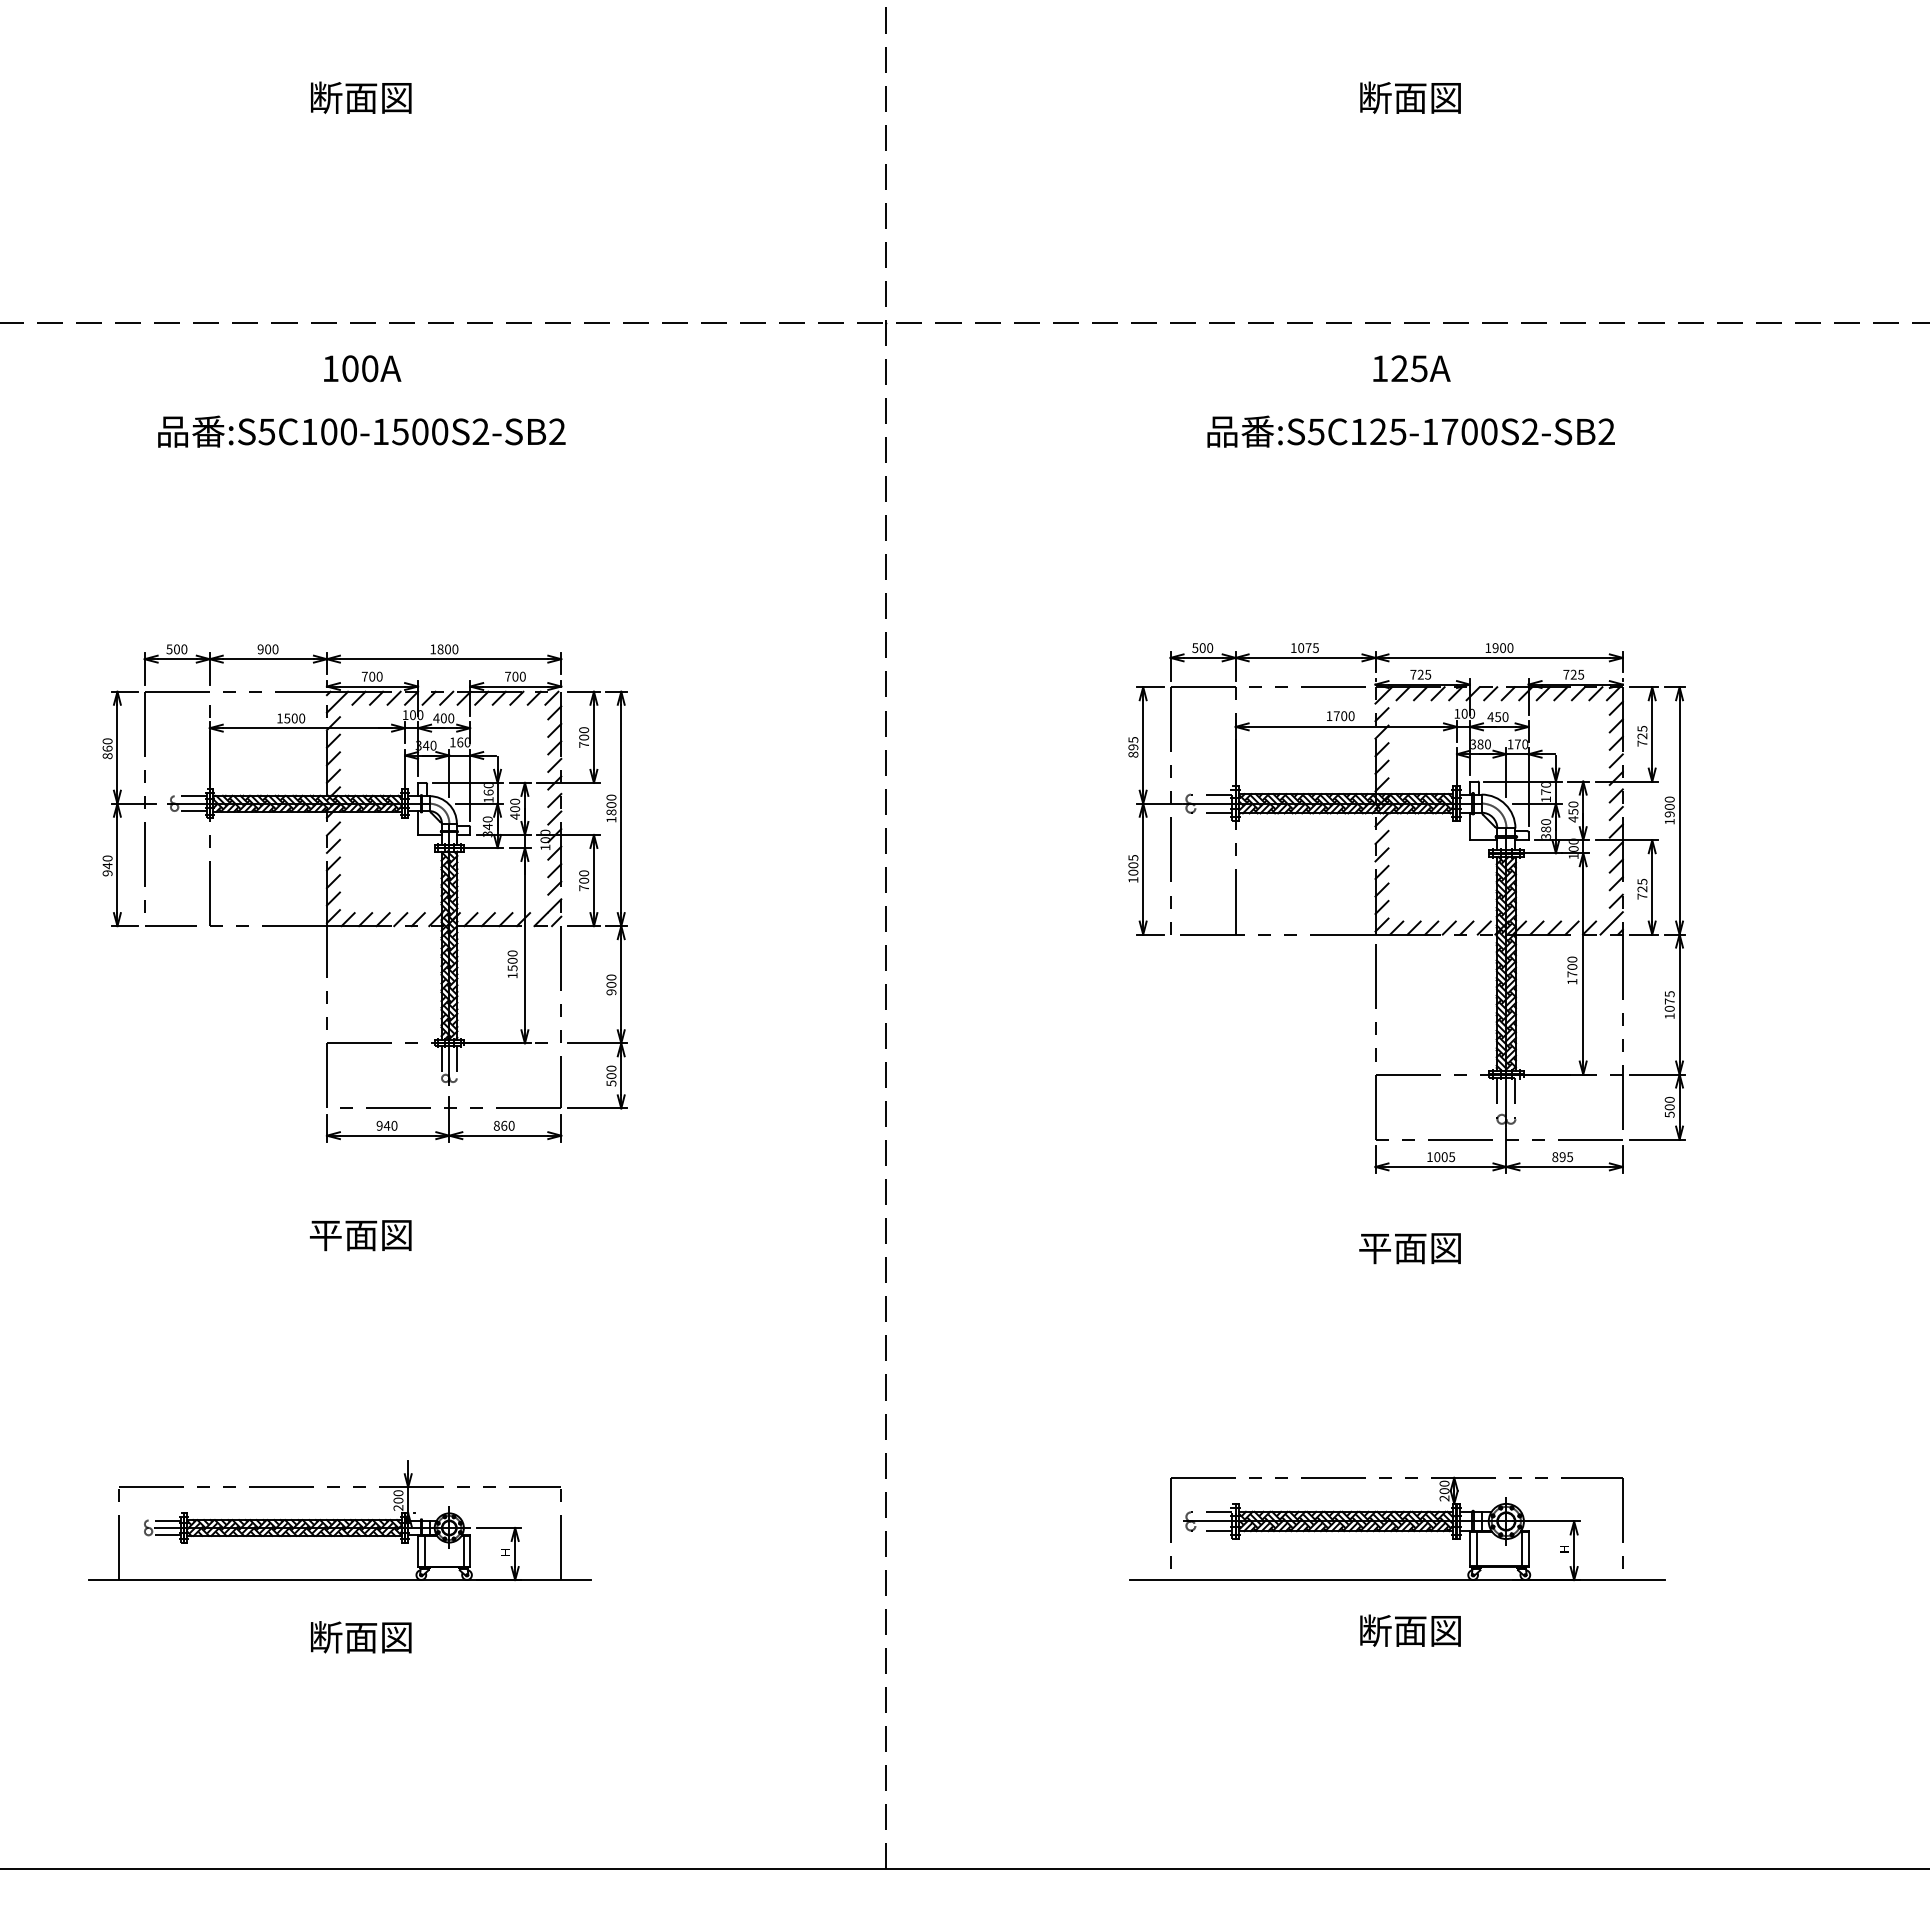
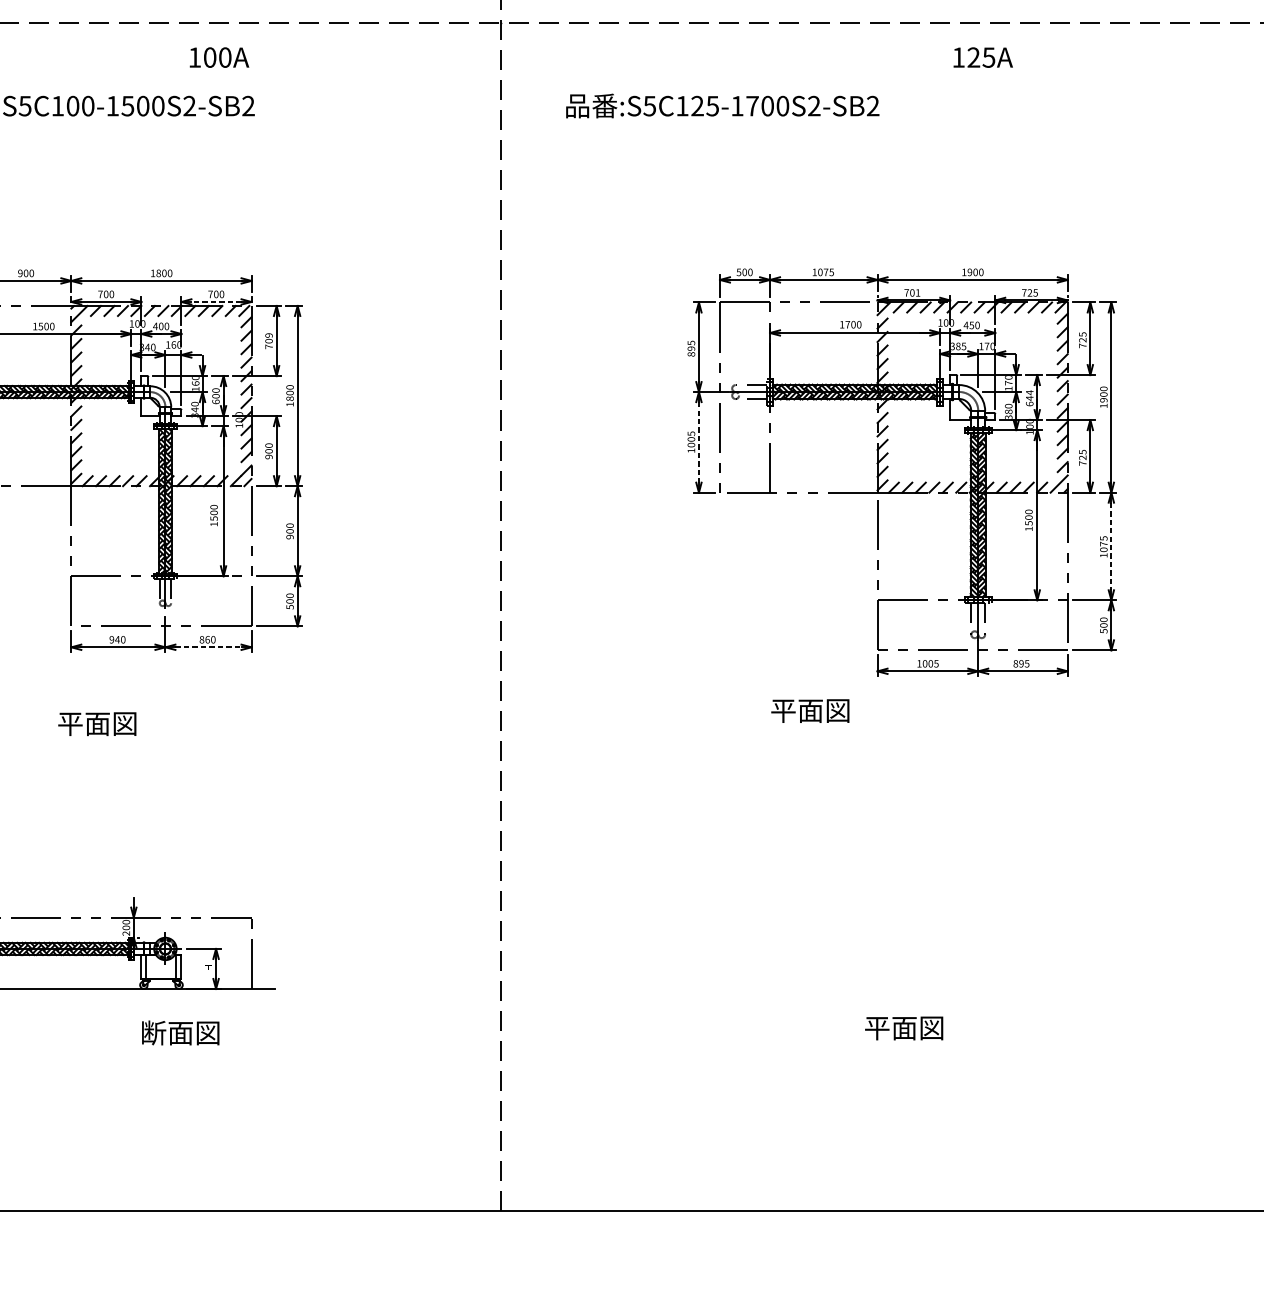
text: (362, 368) -> (219, 57), moved
text: (1411, 368) -> (982, 57), moved
text: (1410, 431) -> (722, 105), moved
text: (1424, 674) -> (915, 292), 725 -> 701
line: (515, 686) -> (216, 301), solid -> dashed
text: (584, 730) -> (269, 335), 700 -> 709
text: (1487, 744) -> (963, 346), 380 -> 385
text: (1573, 811) -> (1029, 398), 450 -> 644
text: (515, 816) -> (216, 401), 400 -> 600
line: (1143, 869) -> (699, 442), solid -> dashed
text: (584, 888) -> (269, 457), 700 -> 900
text: (1572, 974) -> (1029, 523), 1700 -> 1500
line: (1679, 1004) -> (1111, 546), solid -> dashed
line: (505, 1135) -> (208, 647), solid -> dashed
text: (1409, 1248) -> (809, 710), moved
part: (1397, 1528) -> (894, 949), removed
text: (1375, 1630) -> (877, 1027), 断面図 -> 平面図
text: (361, 1637) -> (180, 1033), moved

